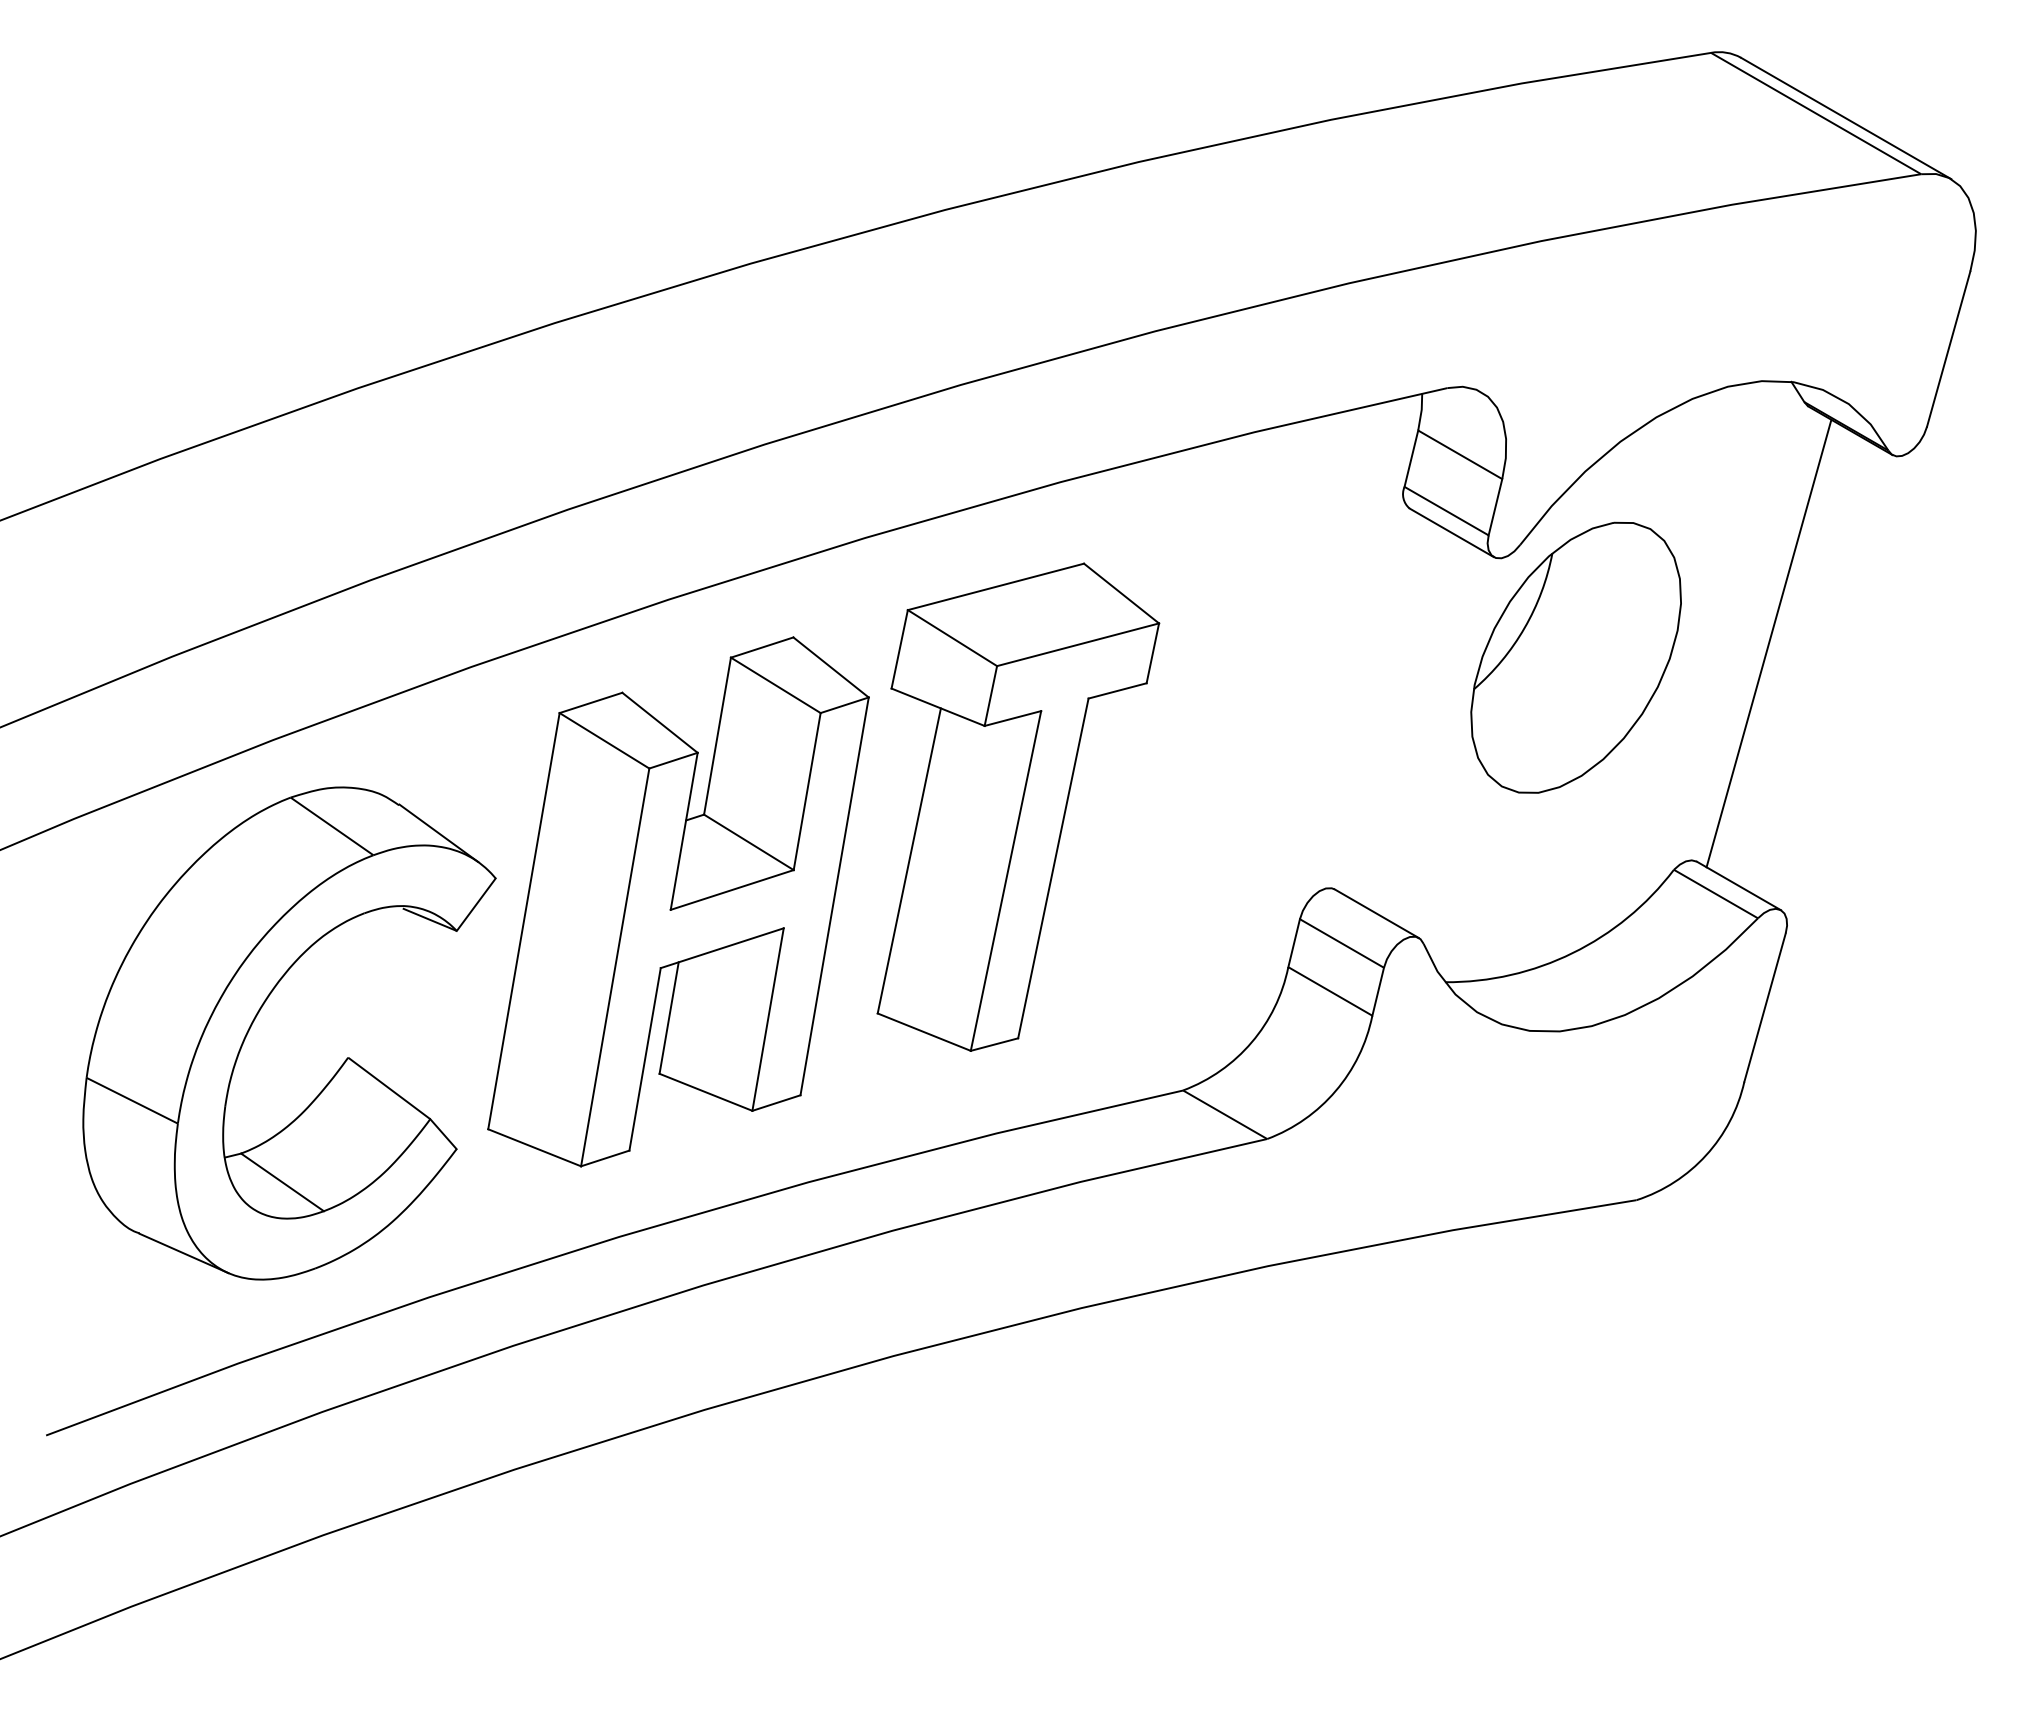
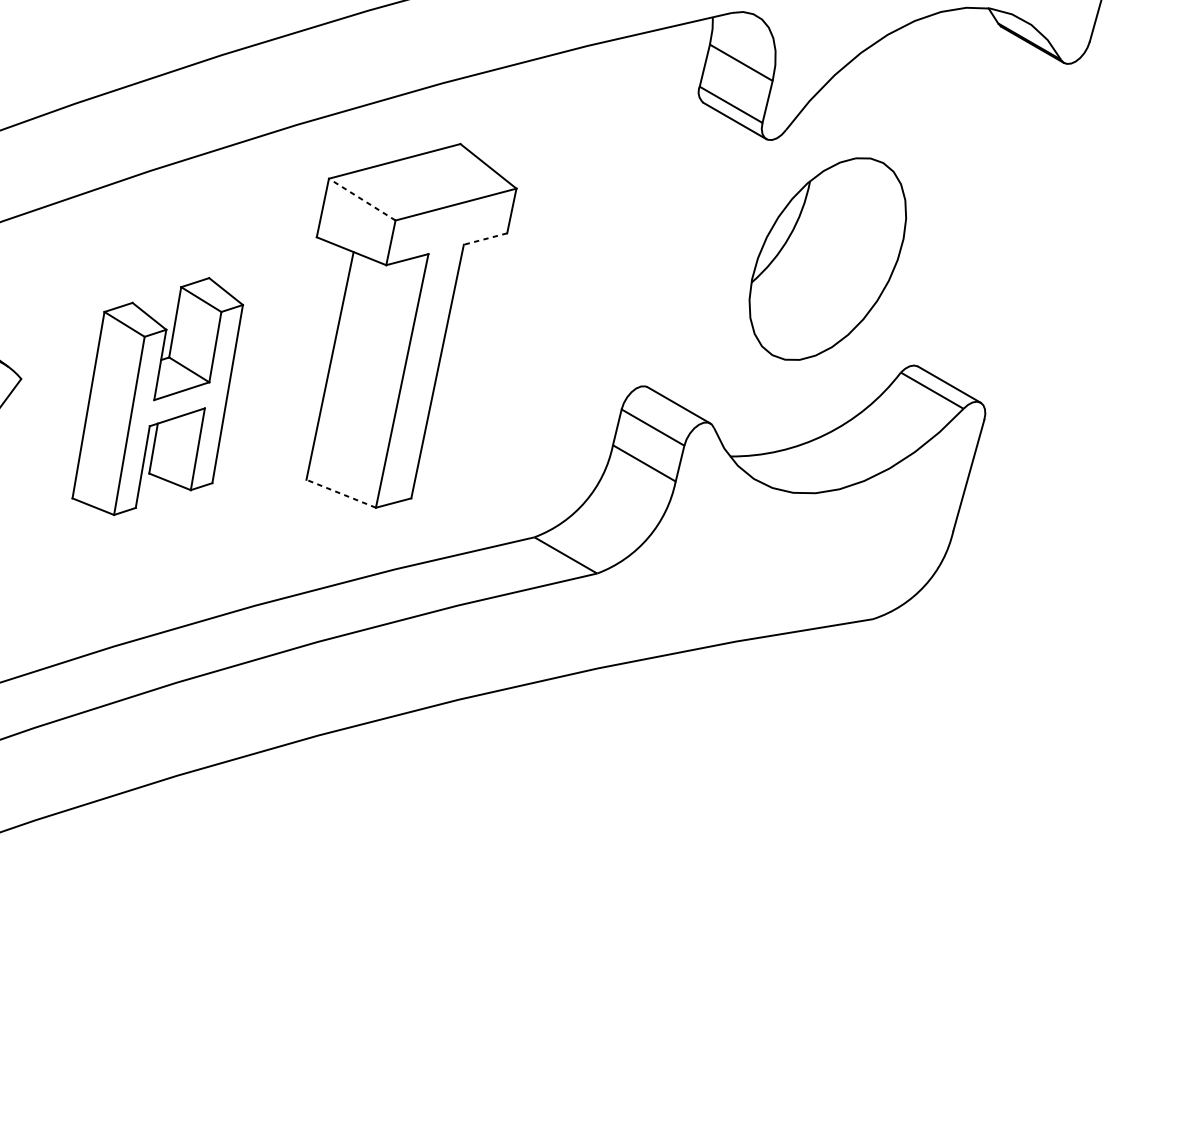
line: (952, 638) -> (362, 199), solid -> dashed
line: (1768, 643) -> (971, 203), removed
part: (1575, 657) -> (827, 258), moved
line: (1117, 691) -> (485, 239), solid -> dashed
part: (678, 901) -> (157, 396), size x0.6
line: (923, 1031) -> (340, 493), solid -> dashed

